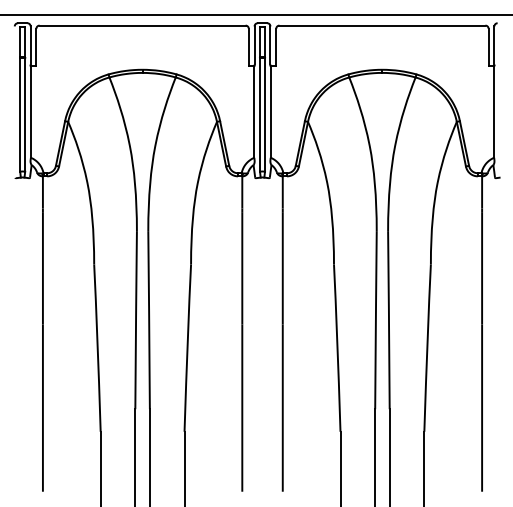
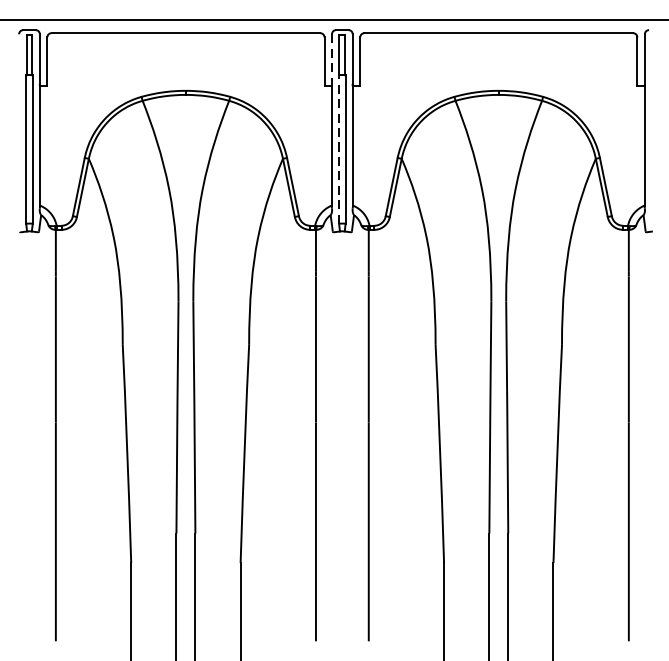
line: (254, 45) -> (331, 59), solid -> dashed
line: (260, 114) -> (339, 149), solid -> dashed

